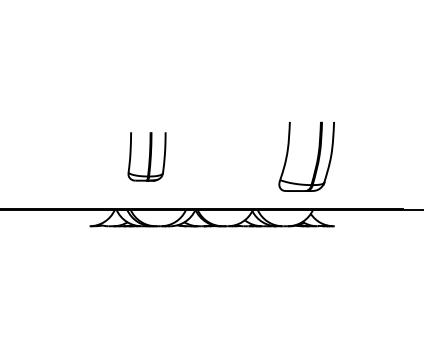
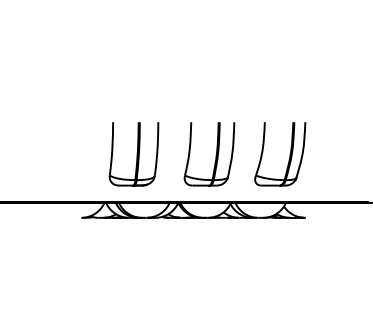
part: (146, 156) -> (133, 153), size x1.43
part: (236, 156) -> (215, 153), added

